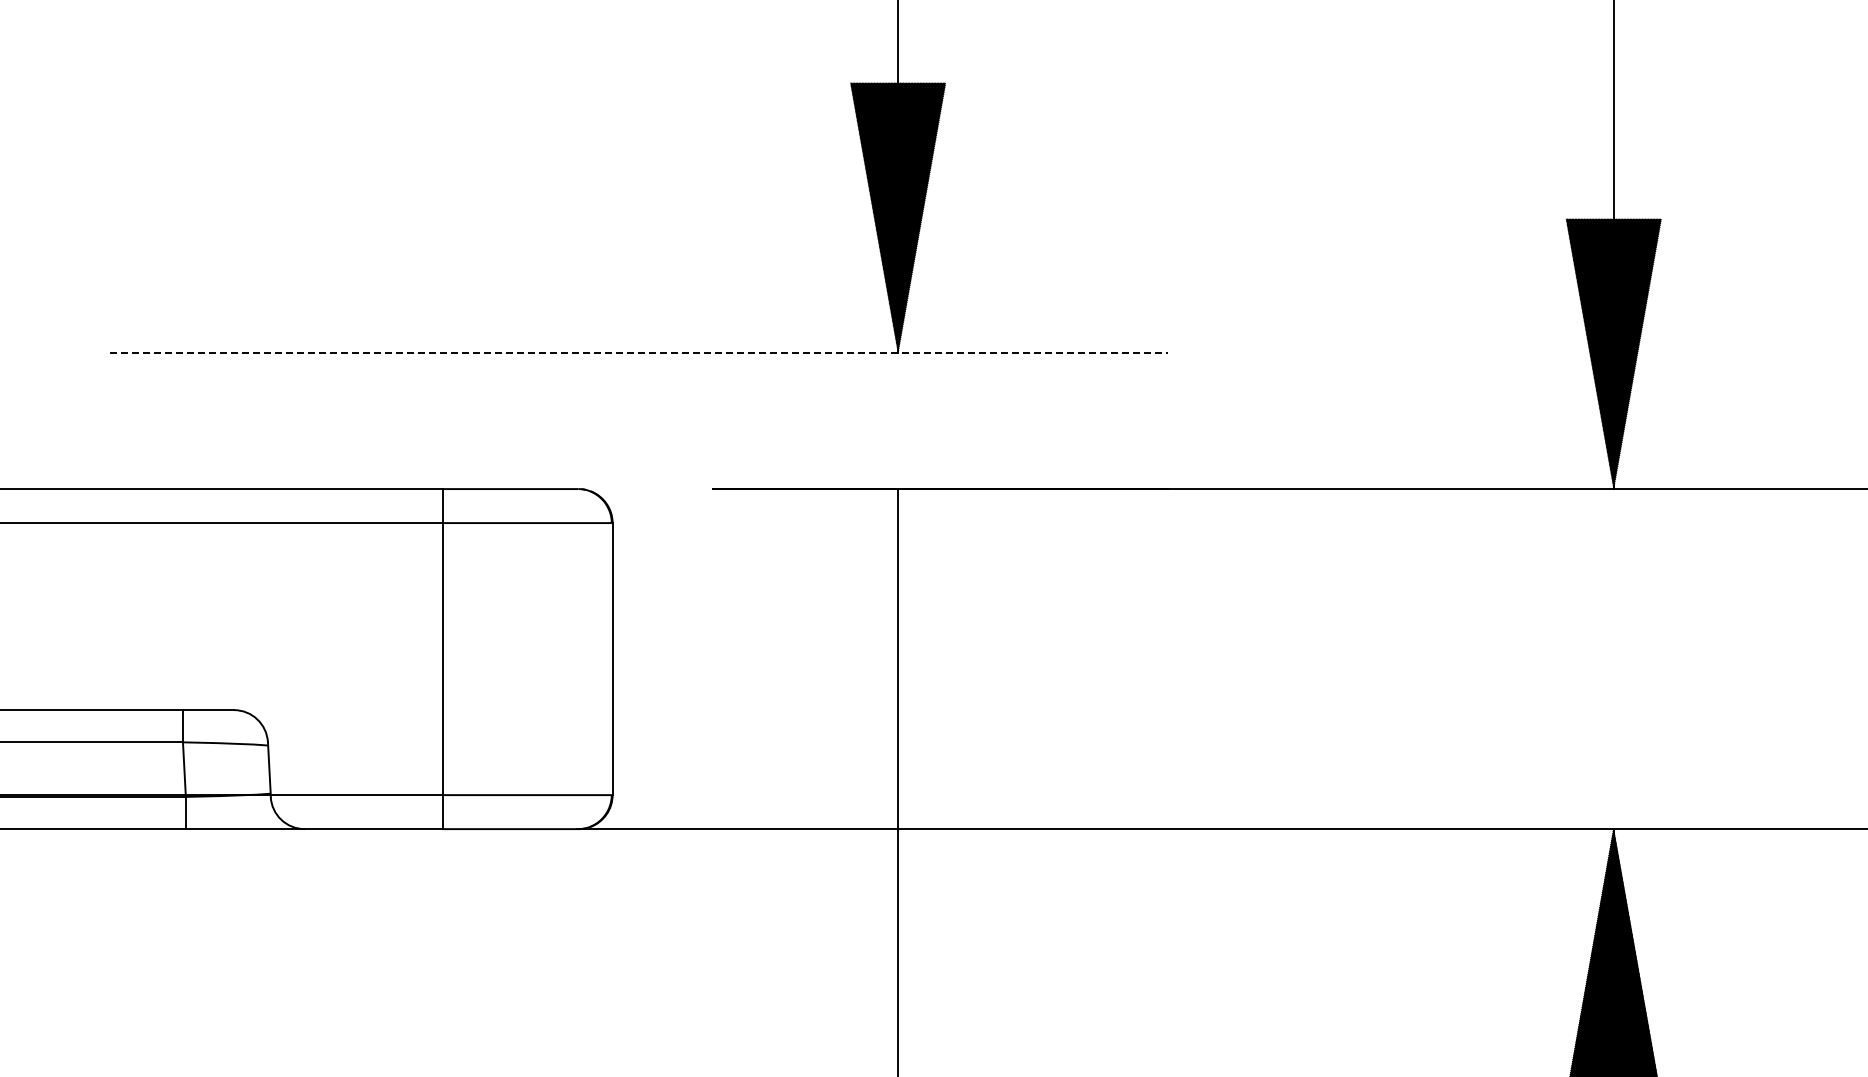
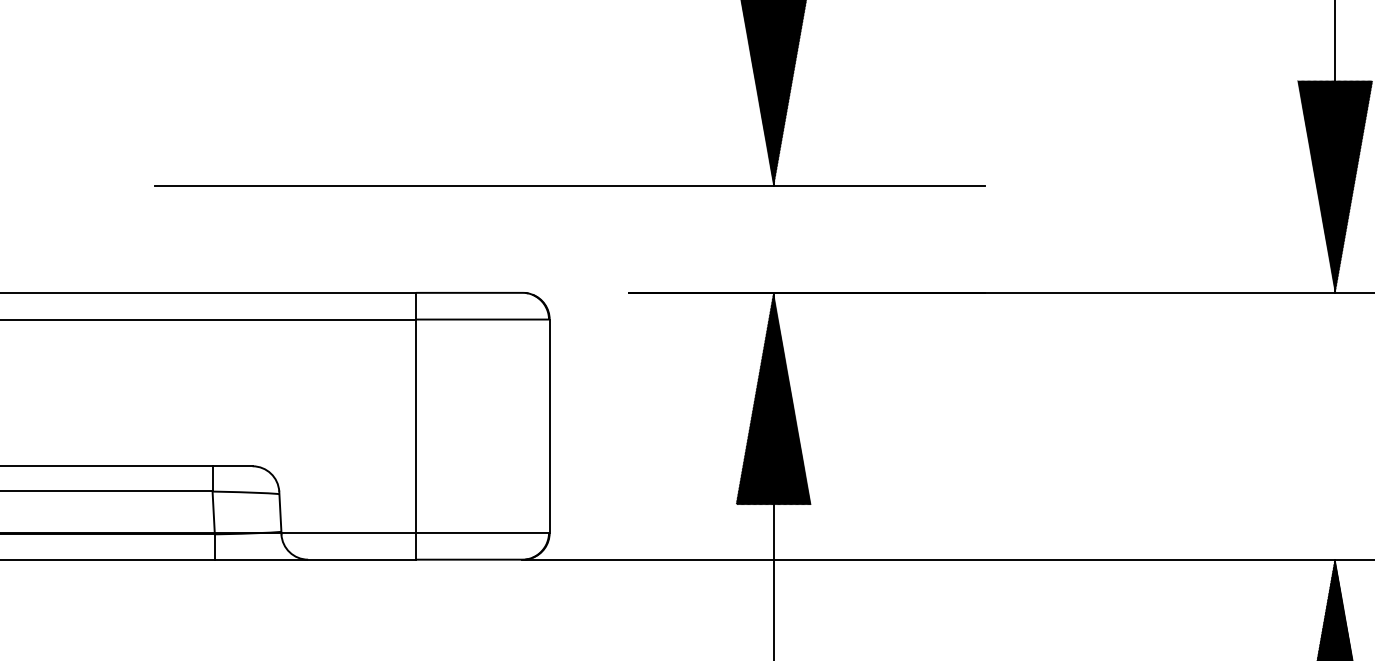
line: (639, 353) -> (570, 186), dashed -> solid
hatch: (897, 623) -> (773, 398), added

